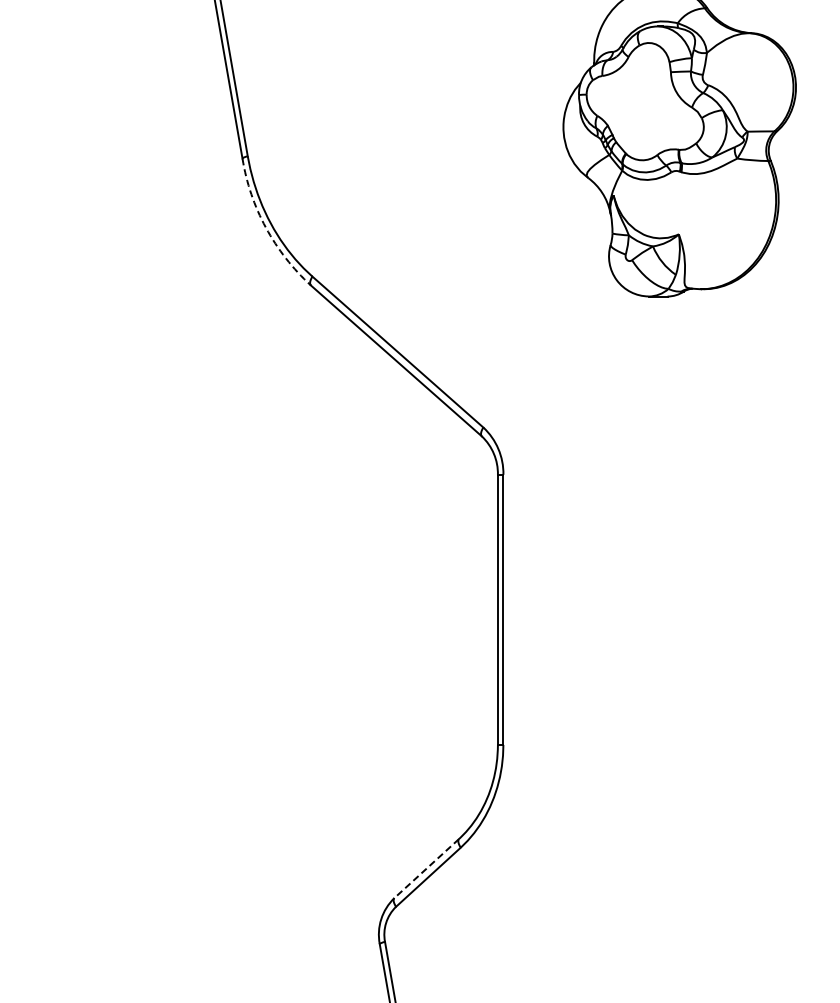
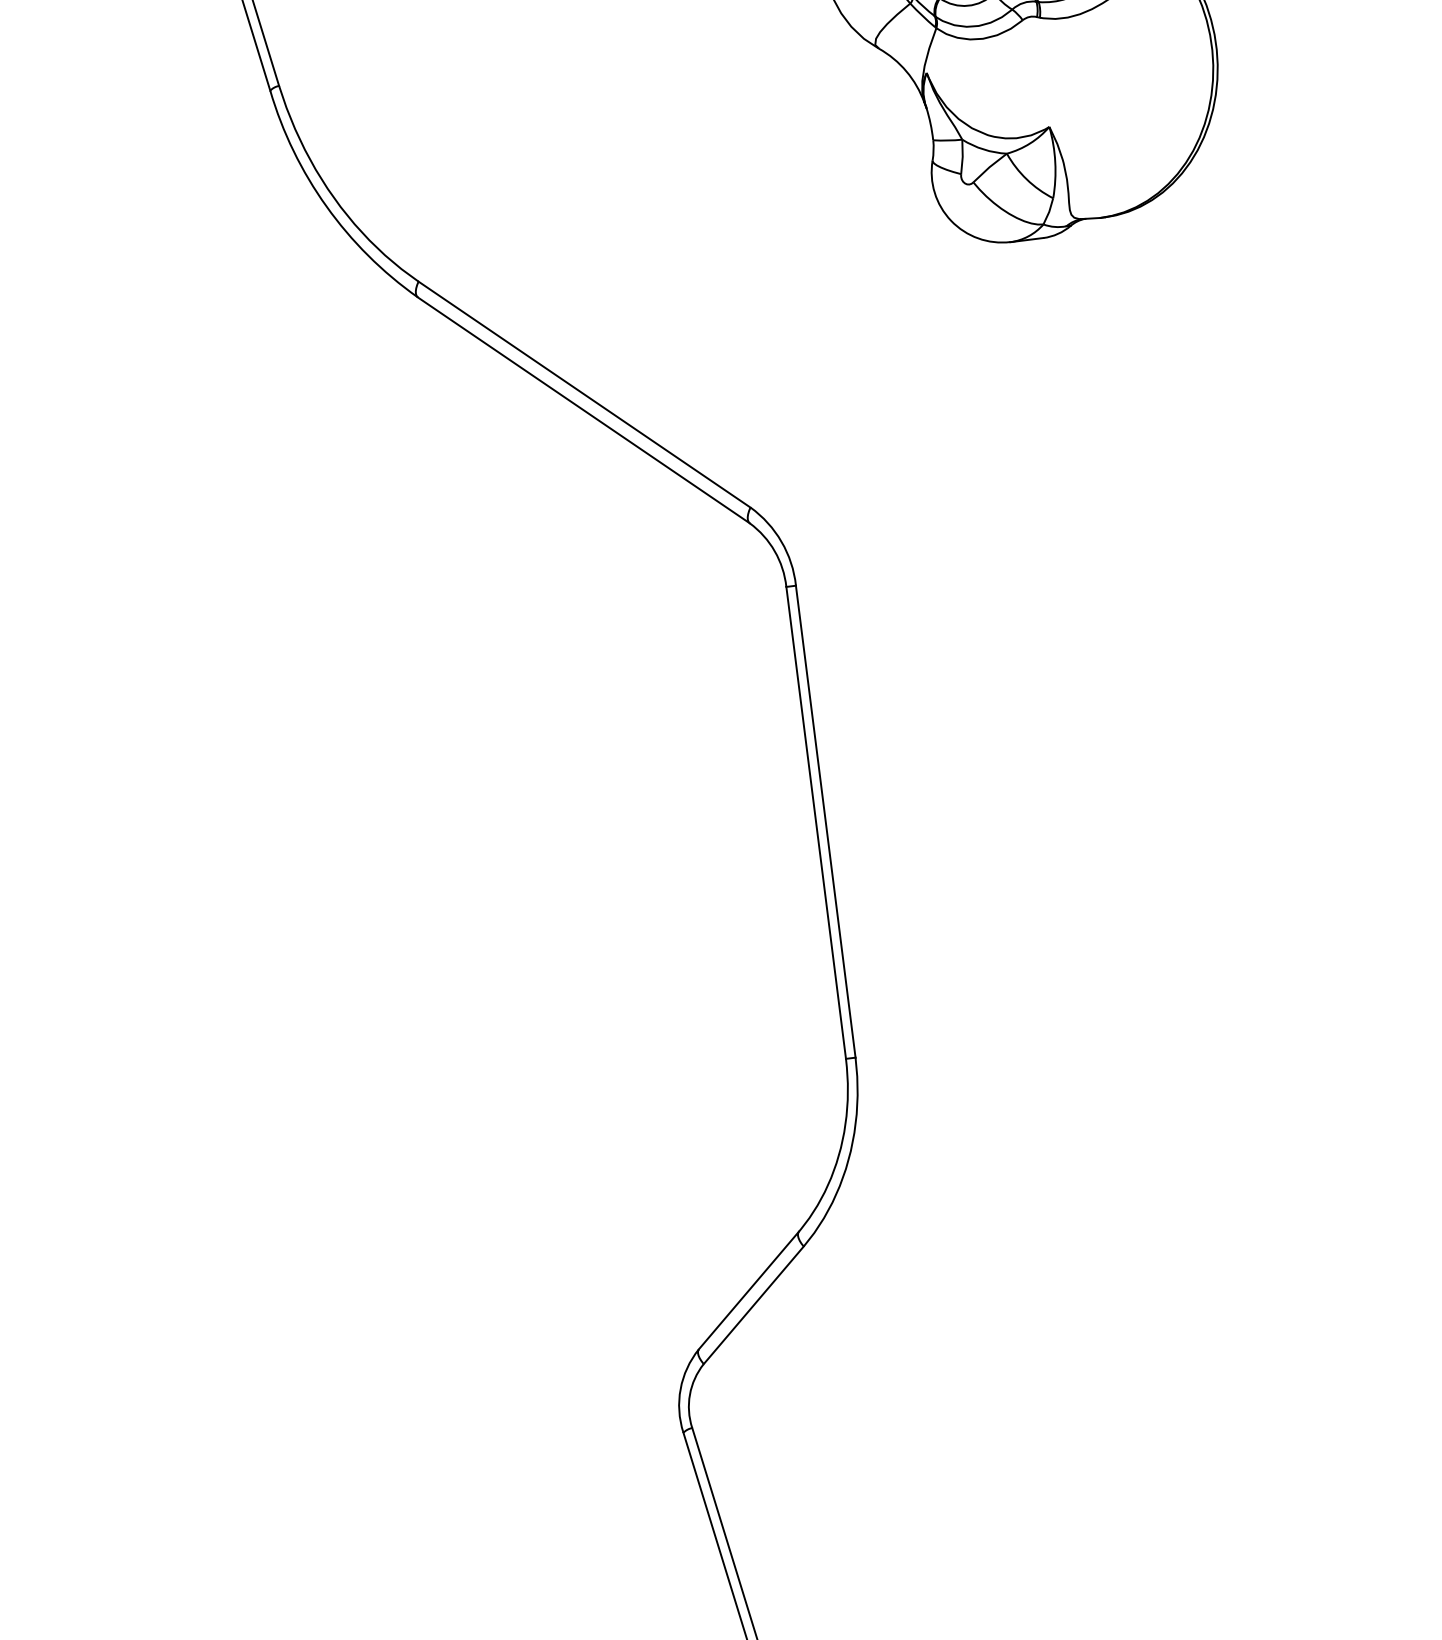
arc: (265, 227) -> (325, 206), dashed -> solid
line: (426, 868) -> (748, 1290), dashed -> solid

